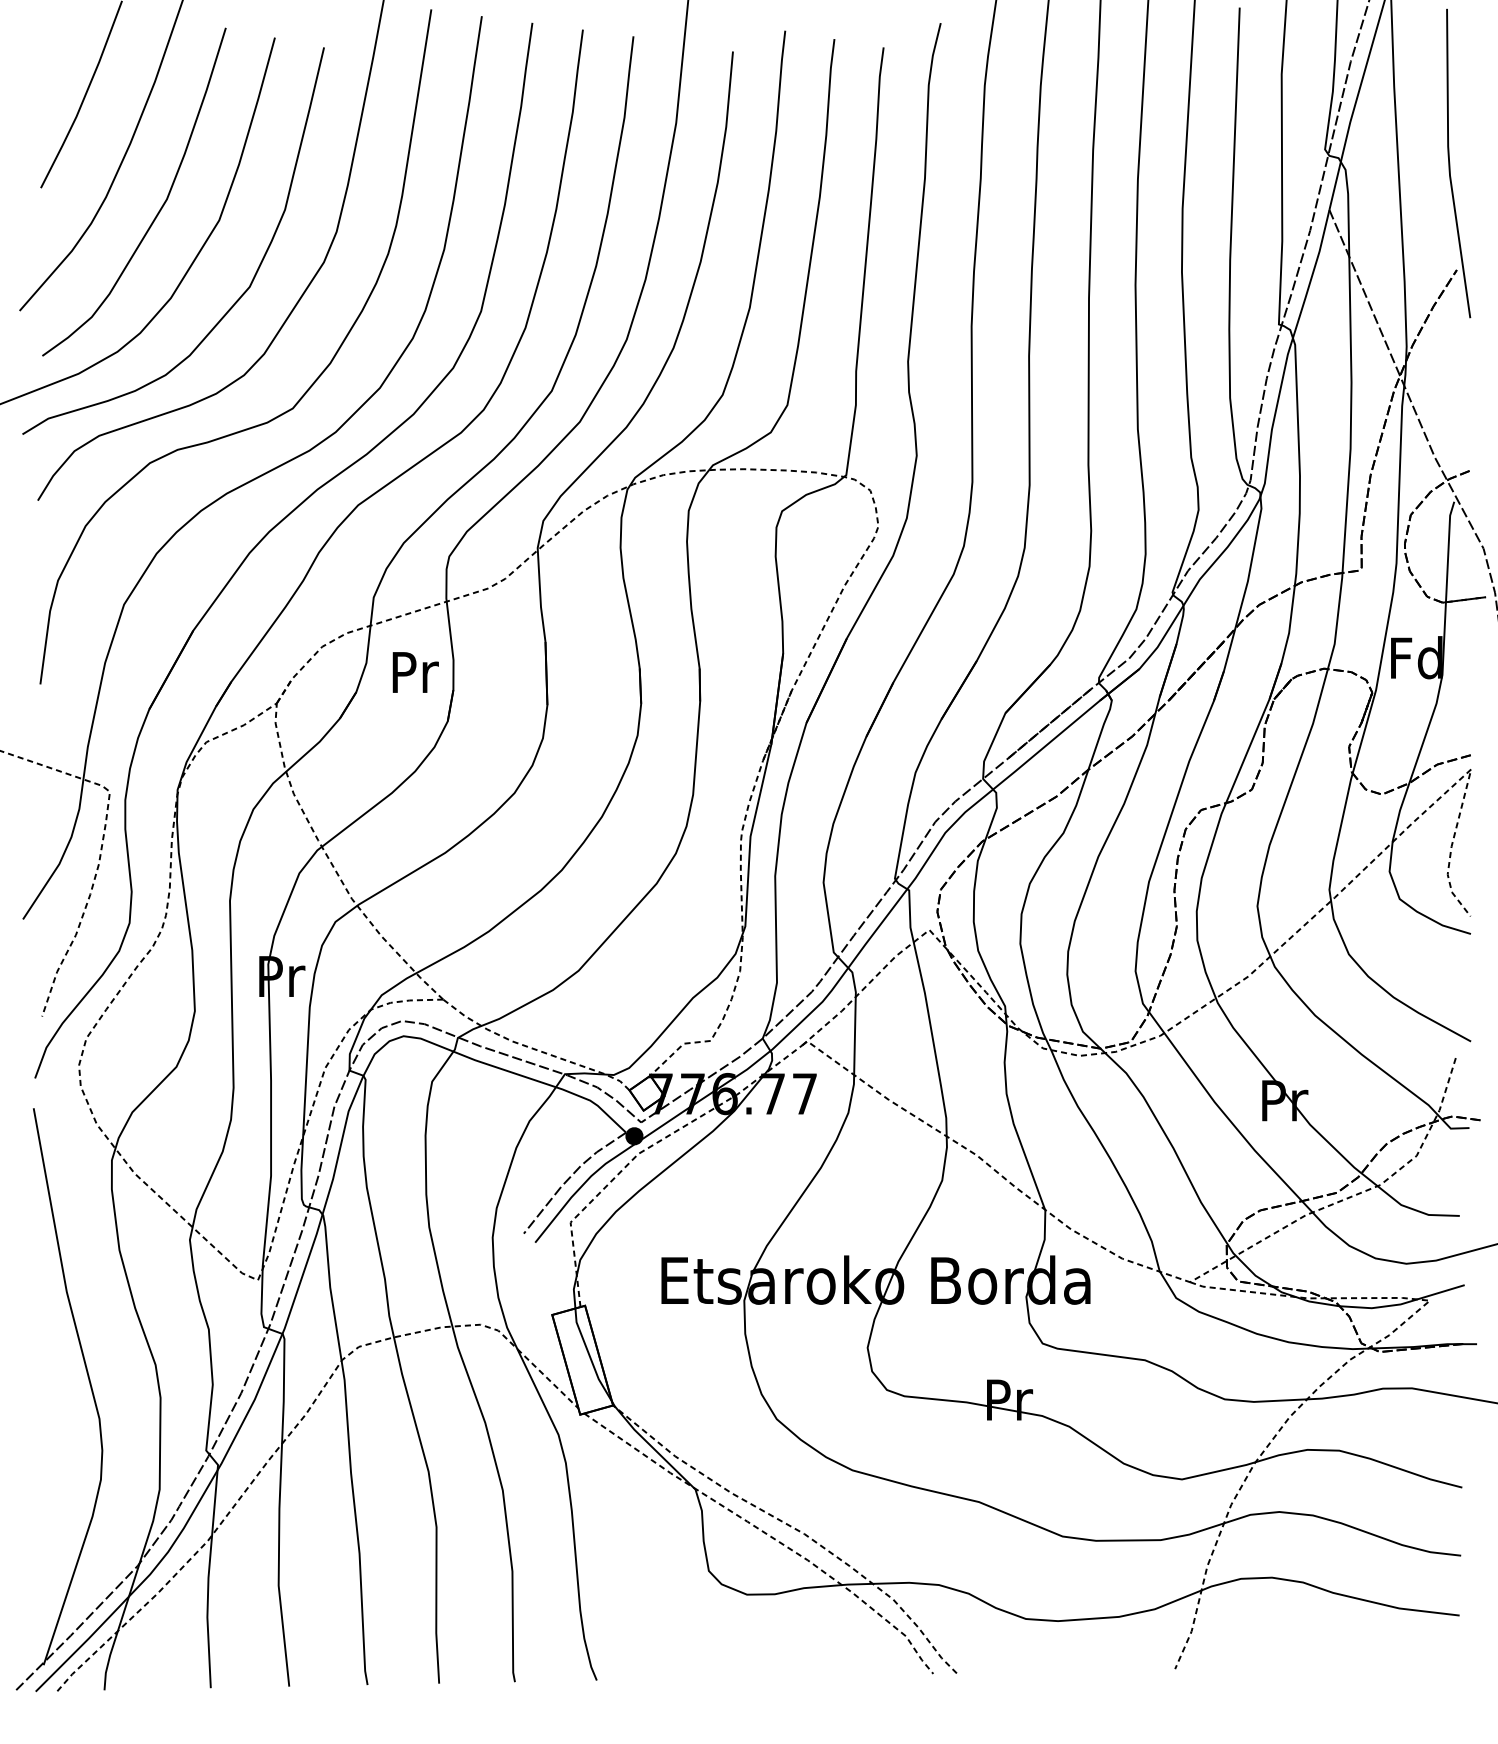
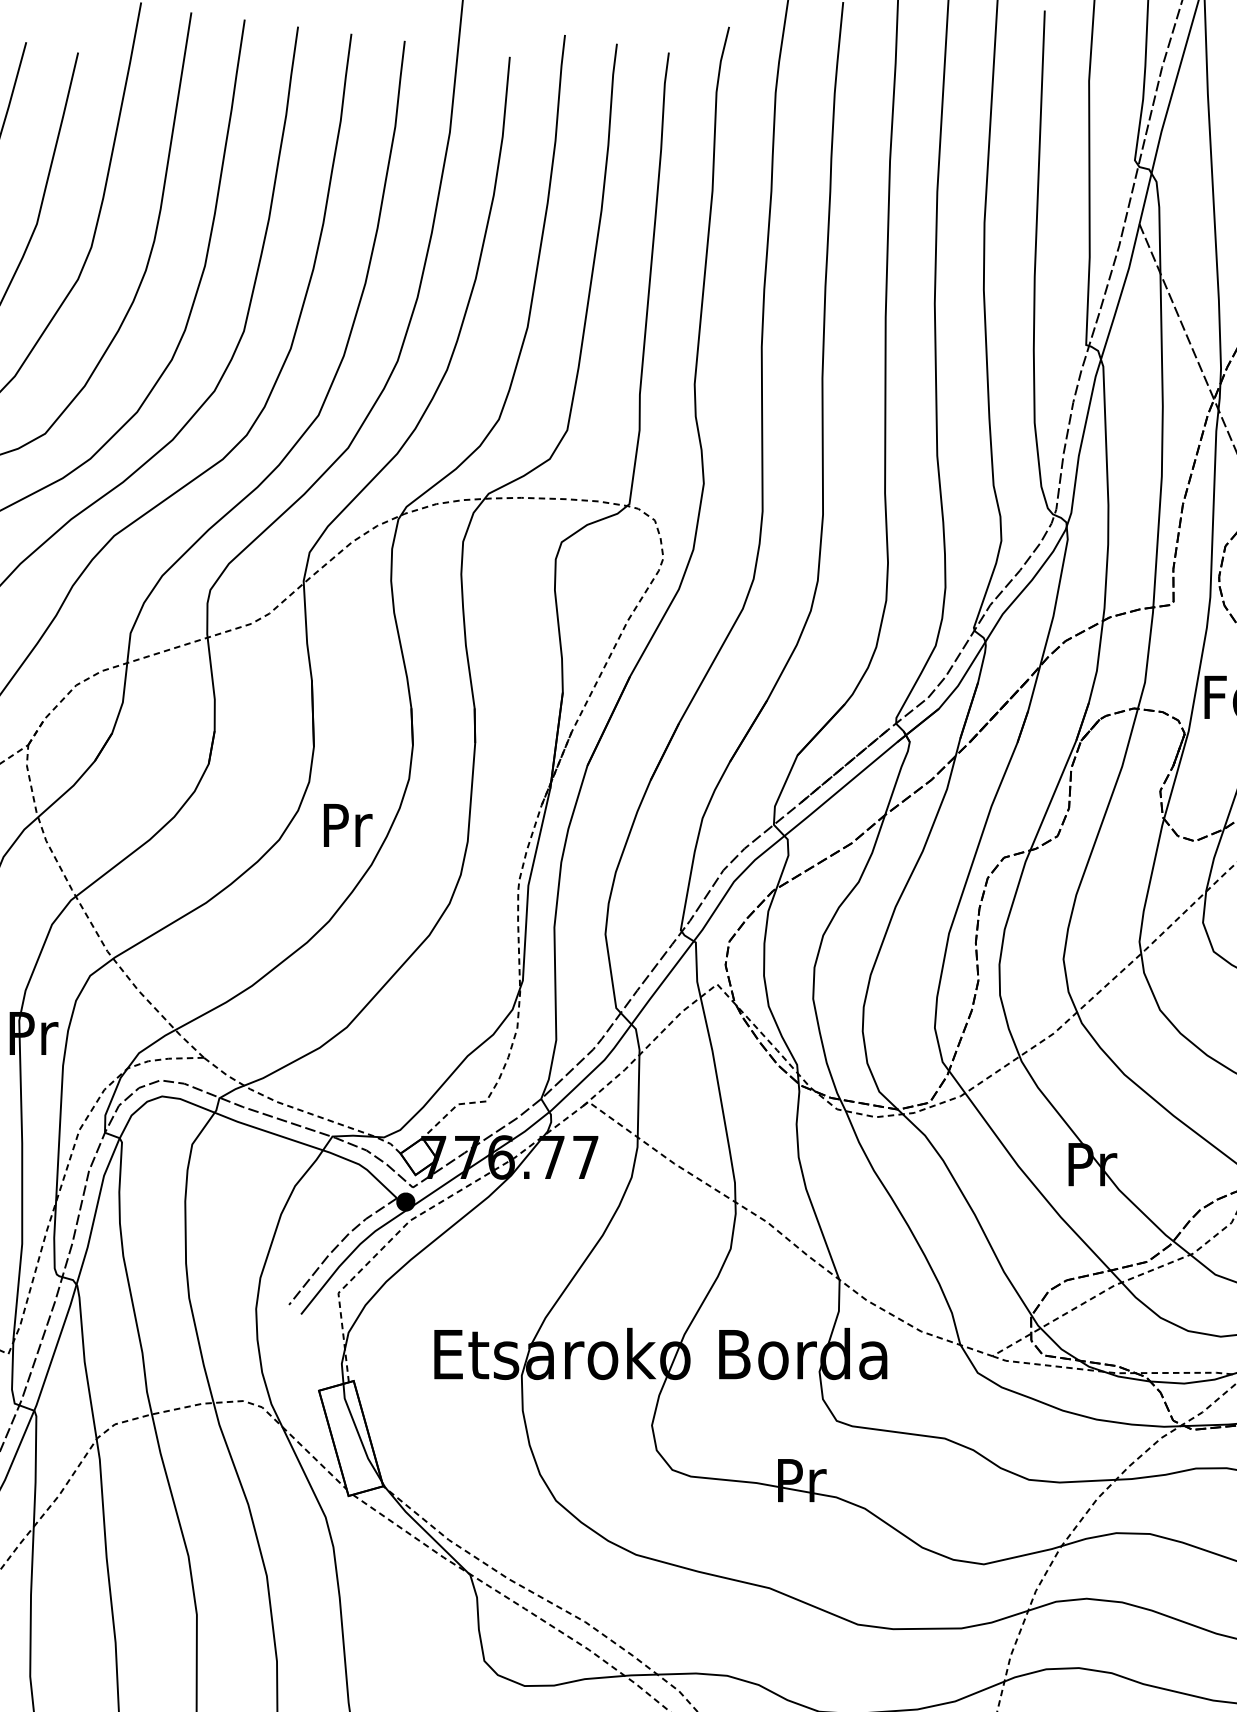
text: (415, 672) -> (347, 825), moved

